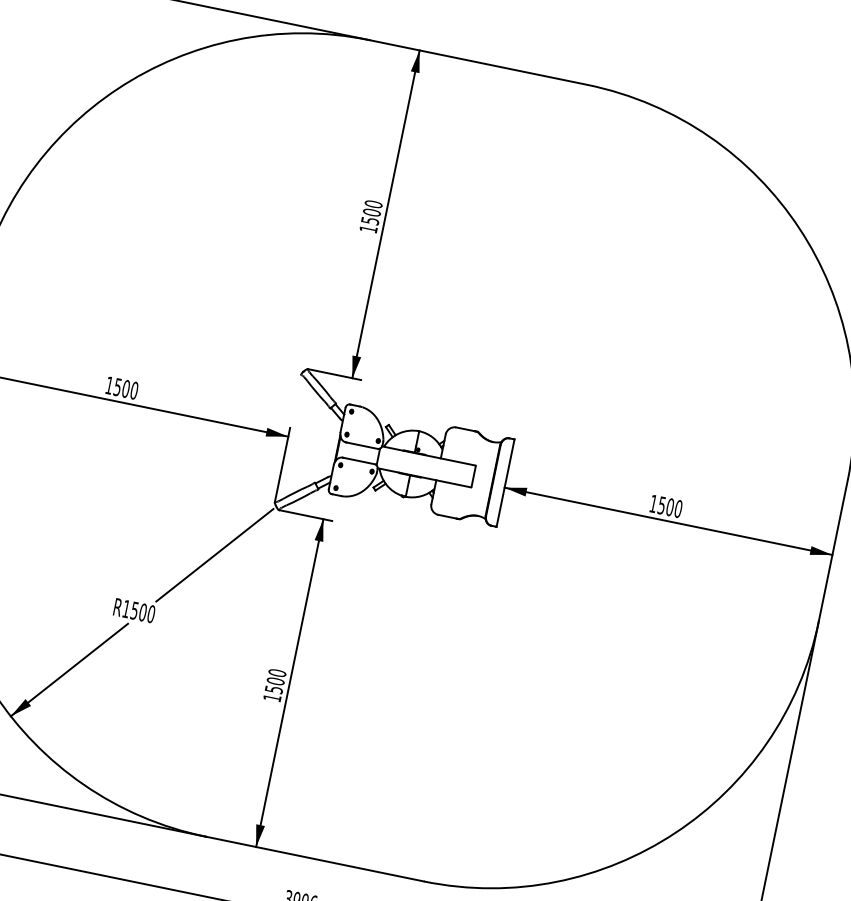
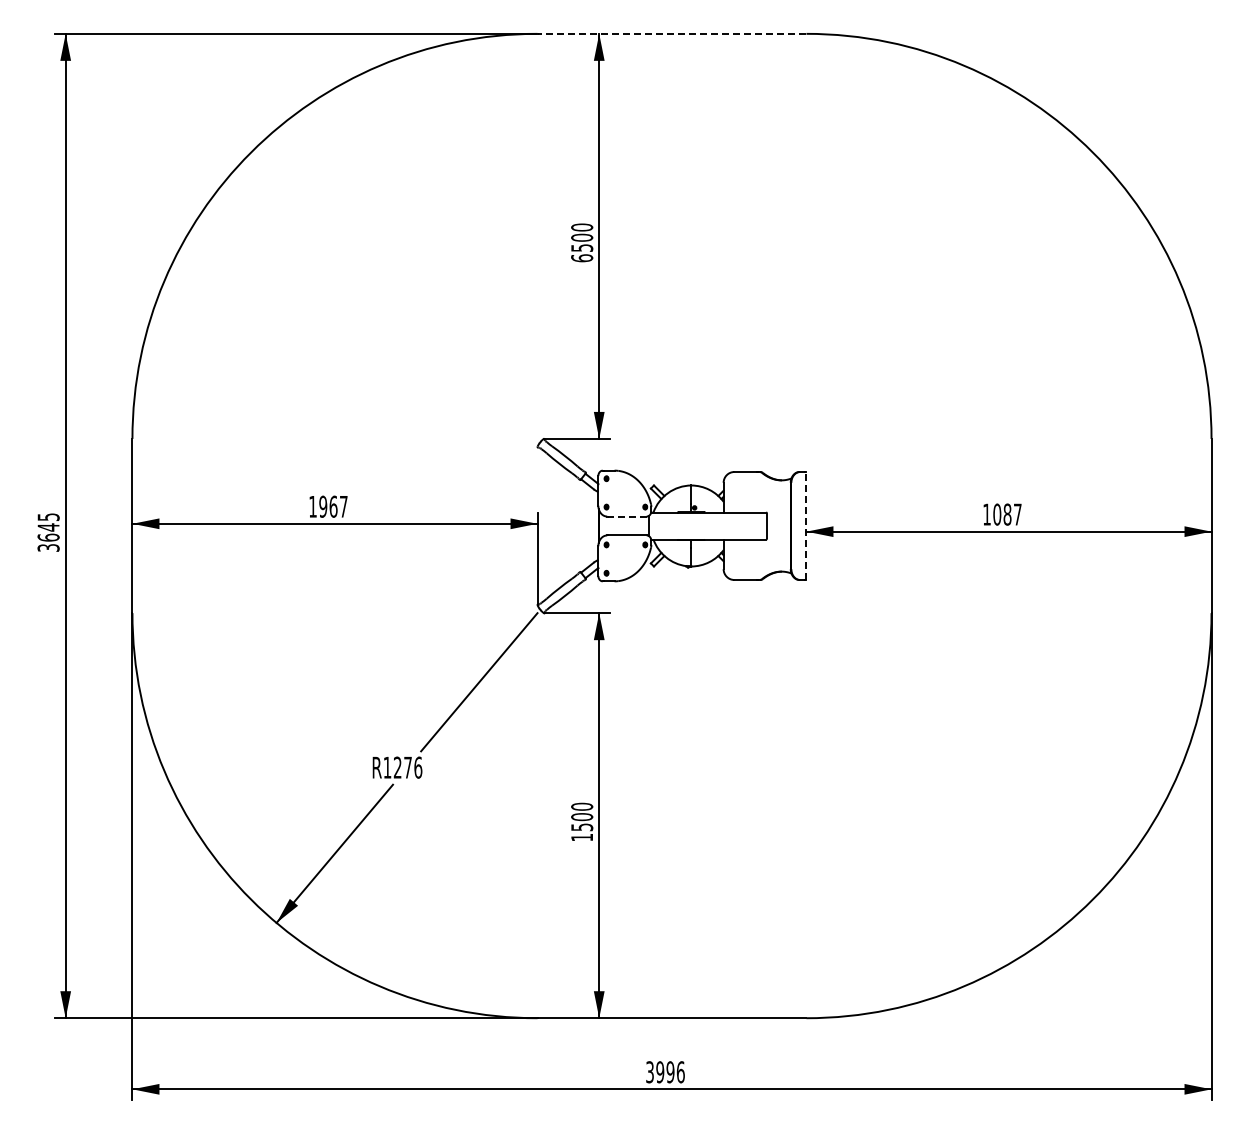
line: (478, 62) -> (671, 33), solid -> dashed
text: (368, 229) -> (582, 258), 1500 -> 6500
text: (126, 388) -> (333, 506), 1500 -> 1967
line: (361, 445) -> (626, 516), solid -> dashed
line: (505, 482) -> (806, 525), solid -> dashed
text: (670, 507) -> (1007, 514), 1500 -> 1087
text: (143, 612) -> (408, 767), R1500 -> R1276

